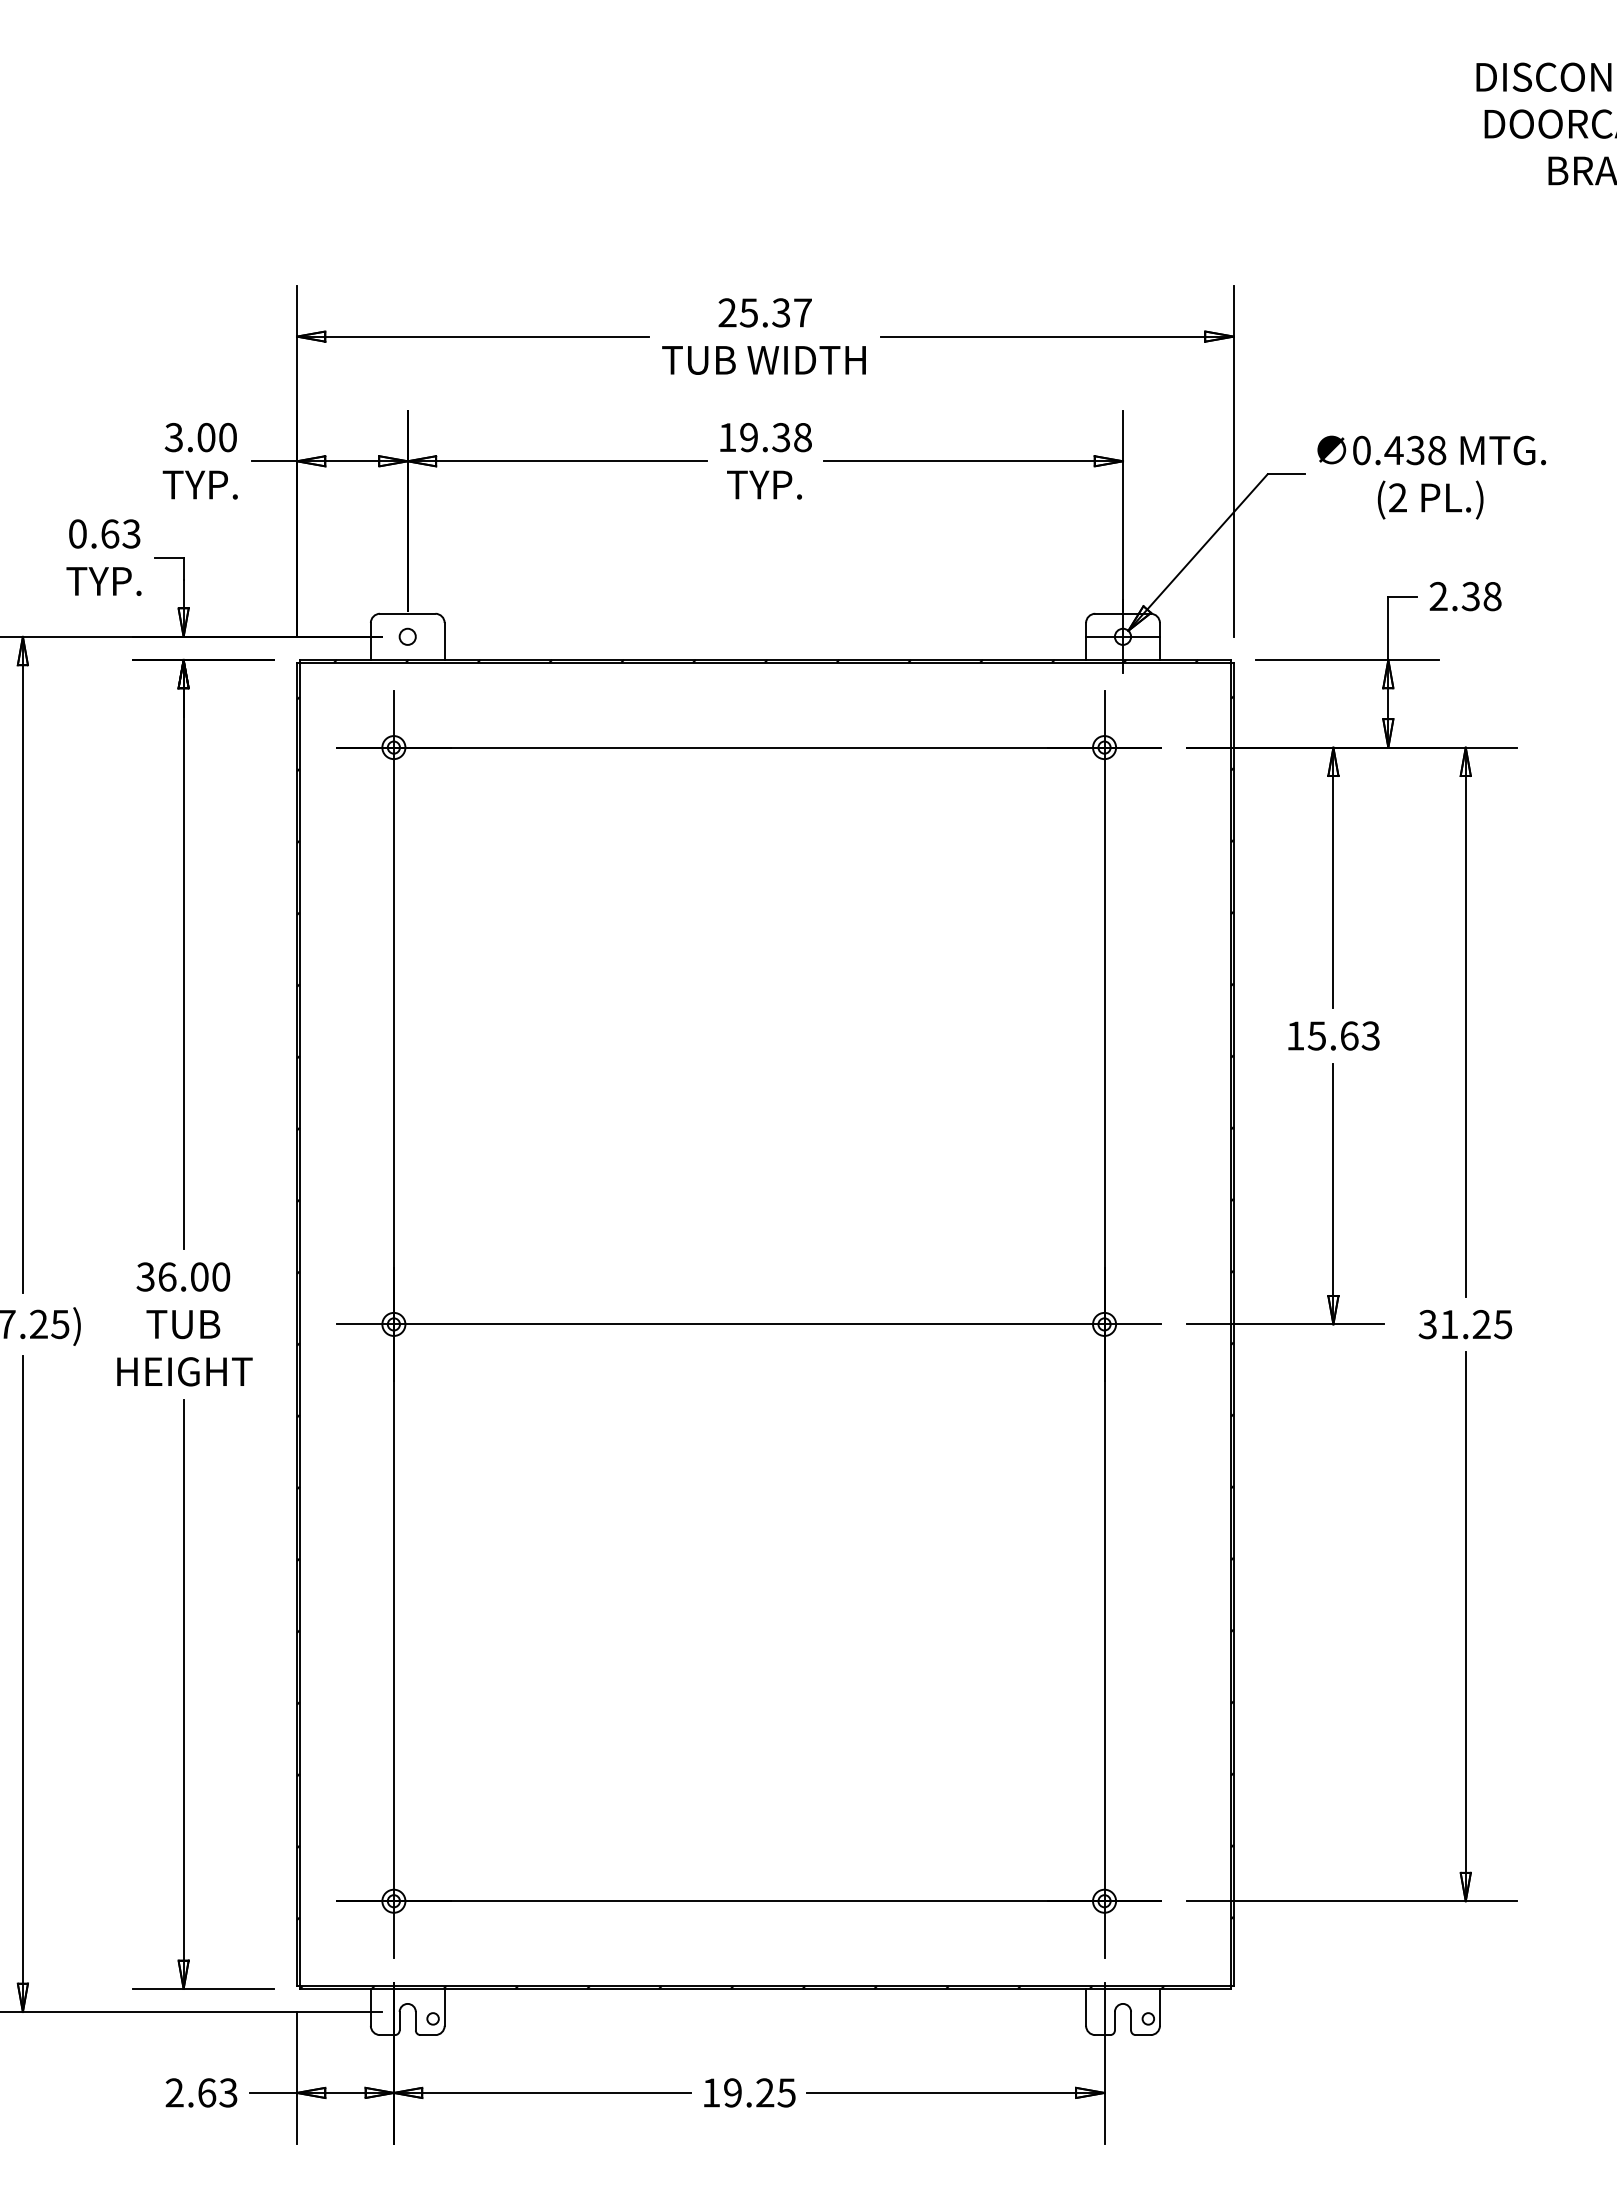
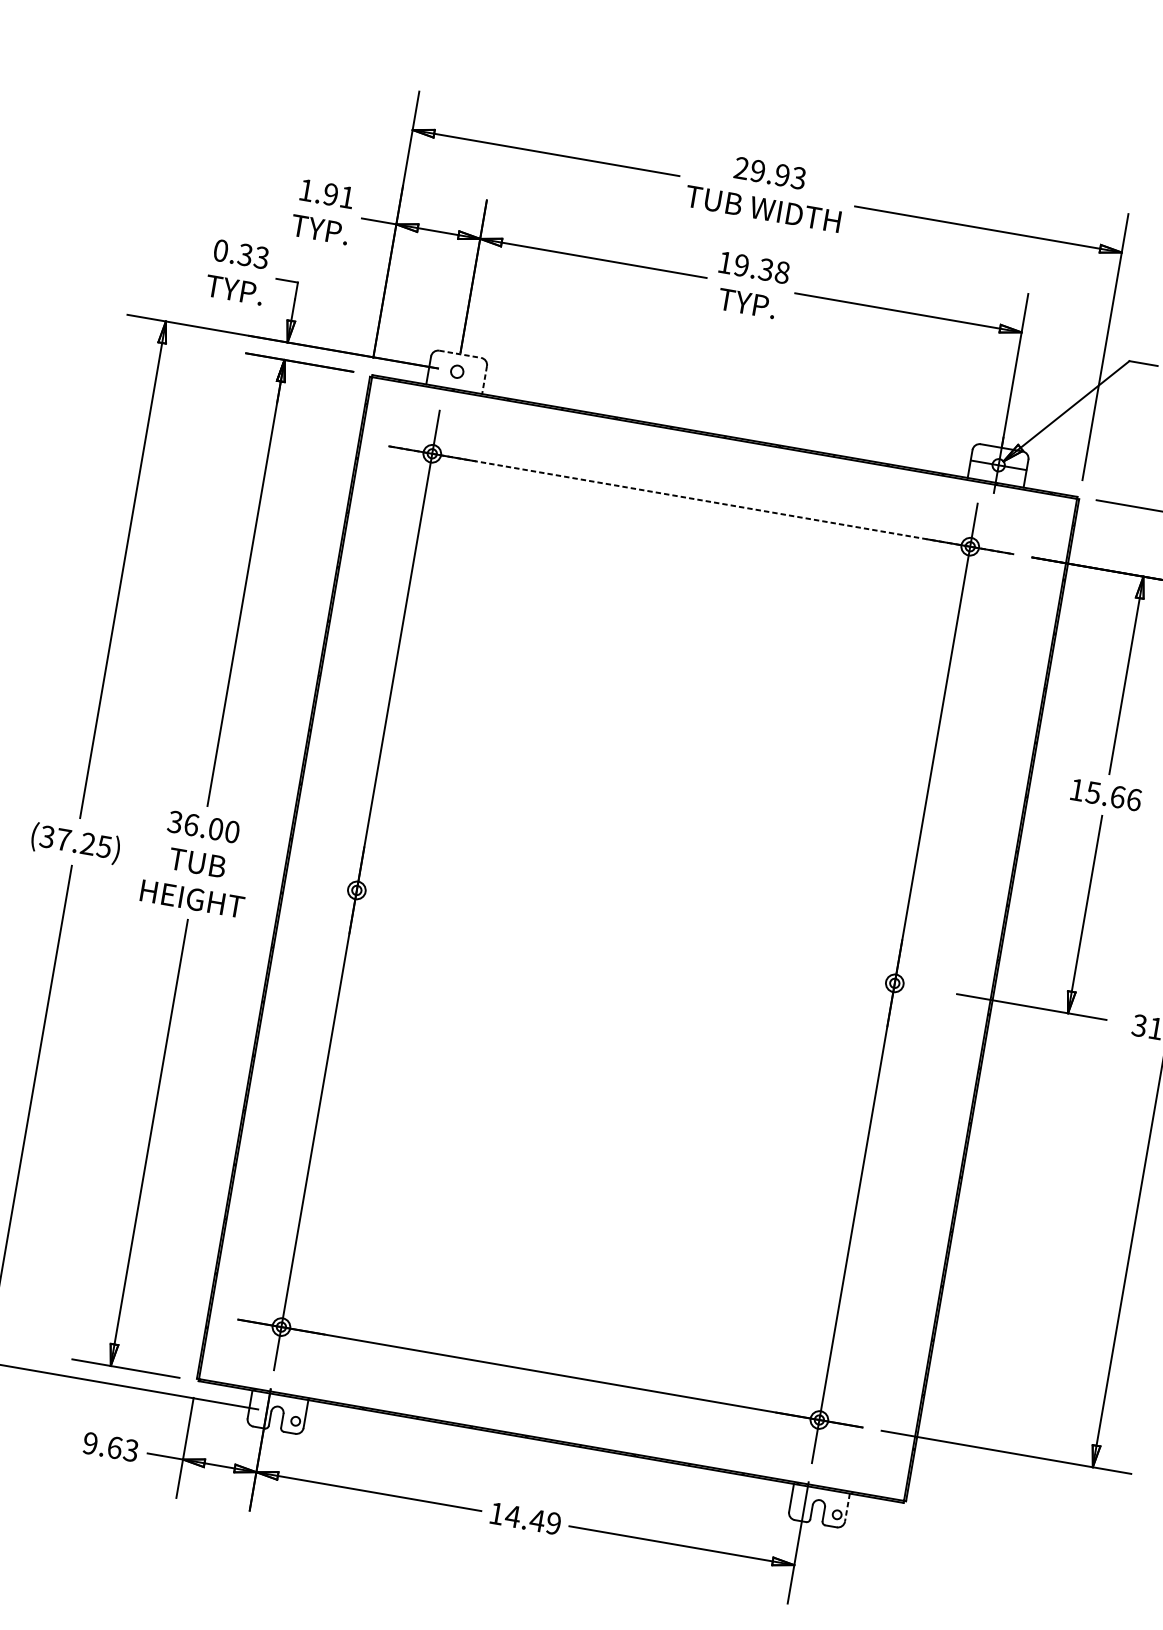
text: (775, 312) -> (778, 174), 25.37 -> 29.93
text: (200, 437) -> (326, 193), 3.00 -> 1.91
text: (109, 533) -> (244, 254), 0.63 -> 0.33
line: (407, 613) -> (460, 354), solid -> dashed
line: (444, 641) -> (484, 380), solid -> dashed
line: (749, 747) -> (701, 500), solid -> dashed
text: (1370, 1035) -> (1133, 799), 15.63 -> 15.66
line: (749, 1324) -> (626, 937), removed
line: (1159, 2007) -> (847, 1507), solid -> dashed
text: (174, 2092) -> (90, 1443), 2.63 -> 9.63
text: (759, 2092) -> (533, 1519), 19.25 -> 14.49

